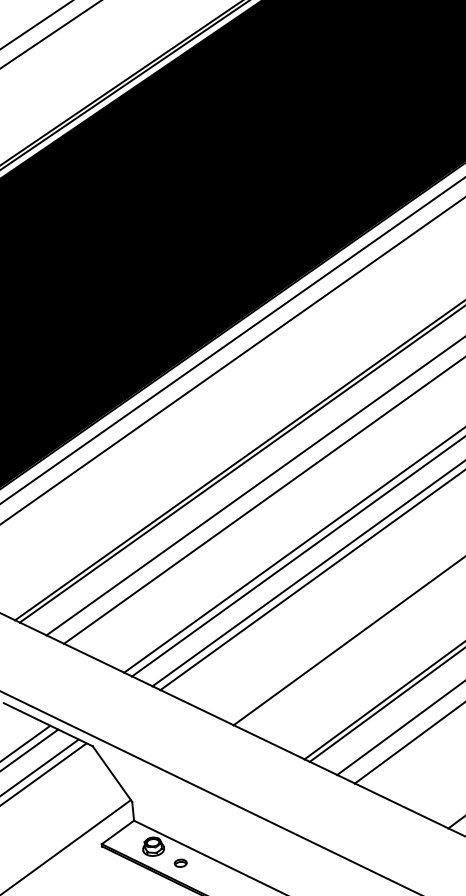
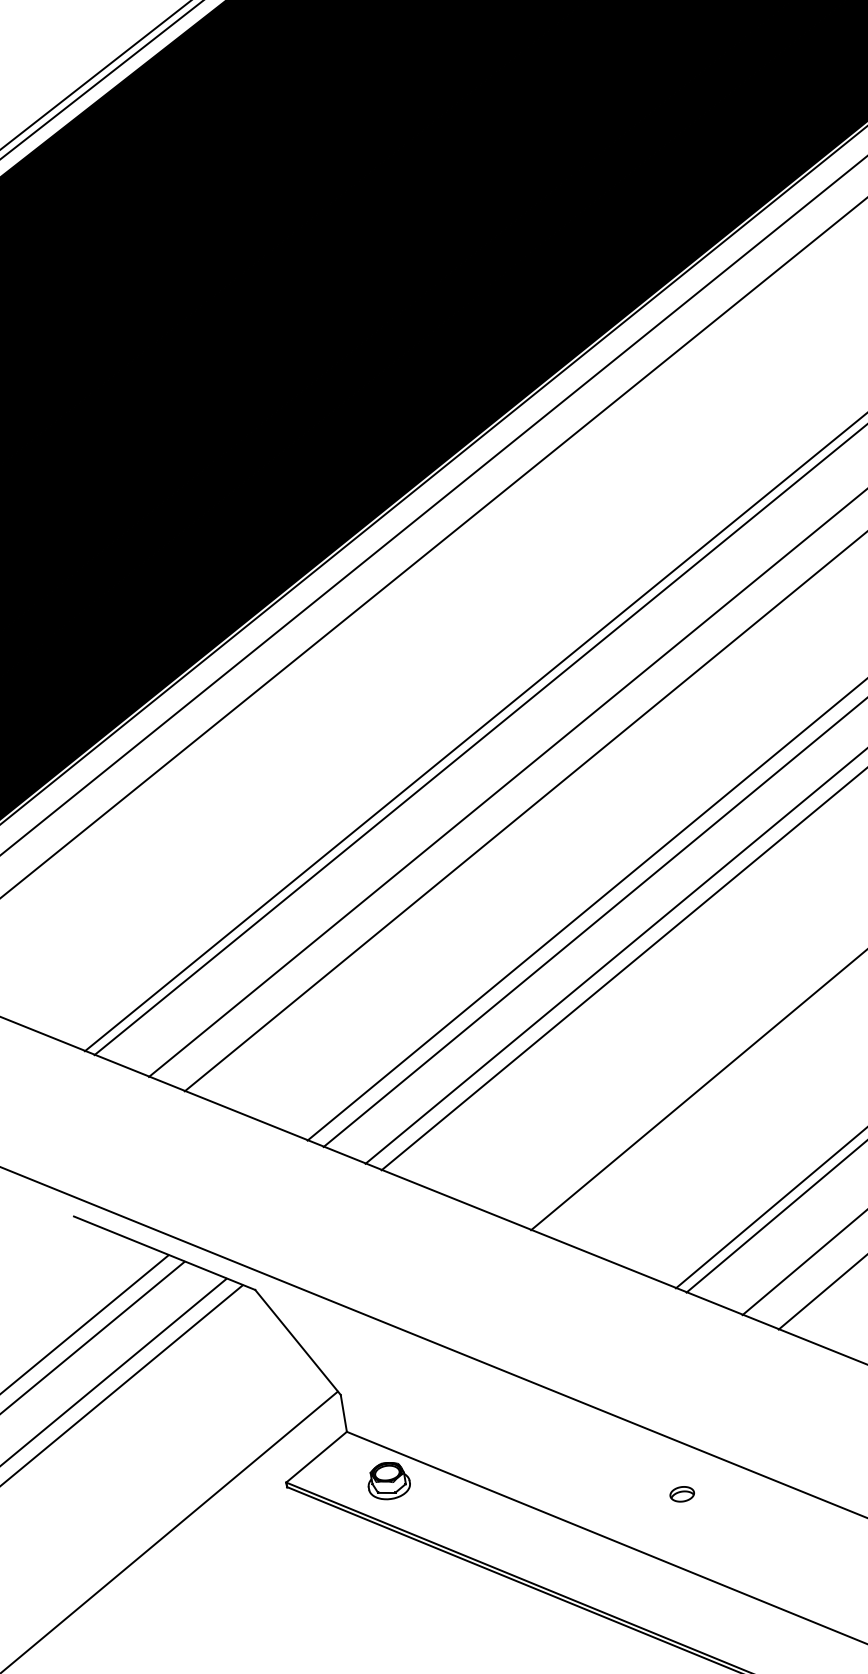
part: (180, 862) -> (681, 1492), moved

